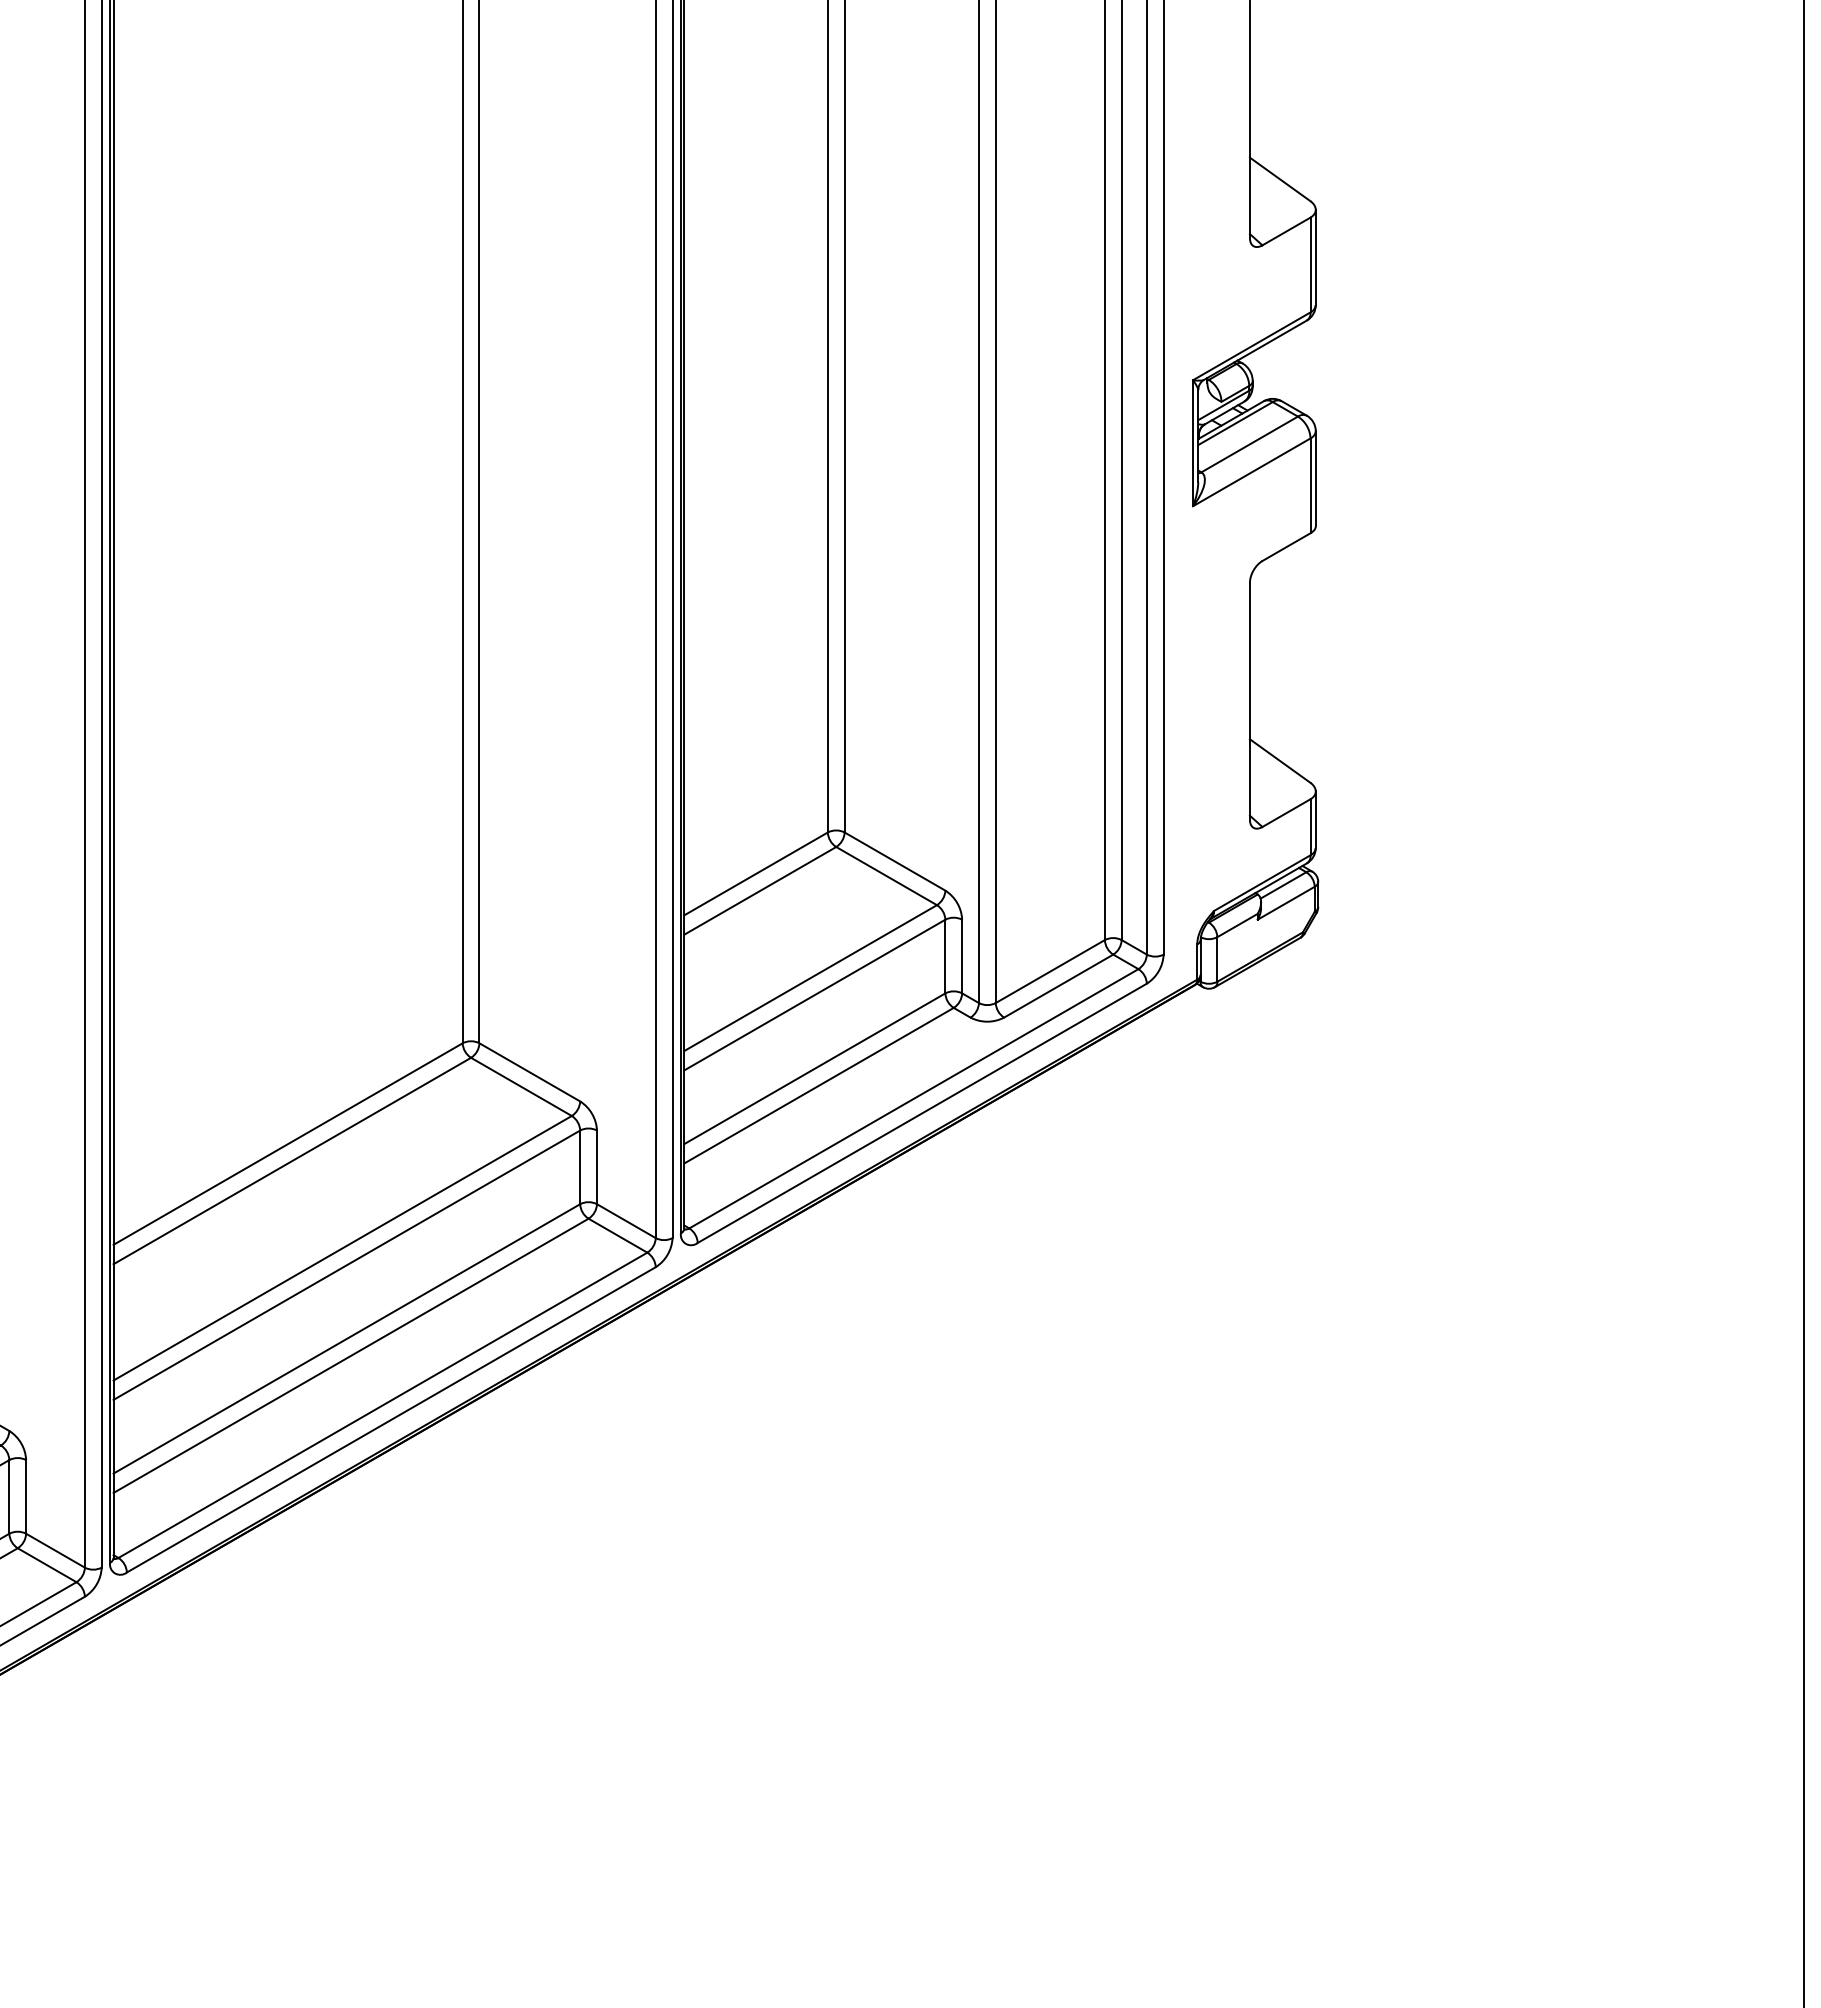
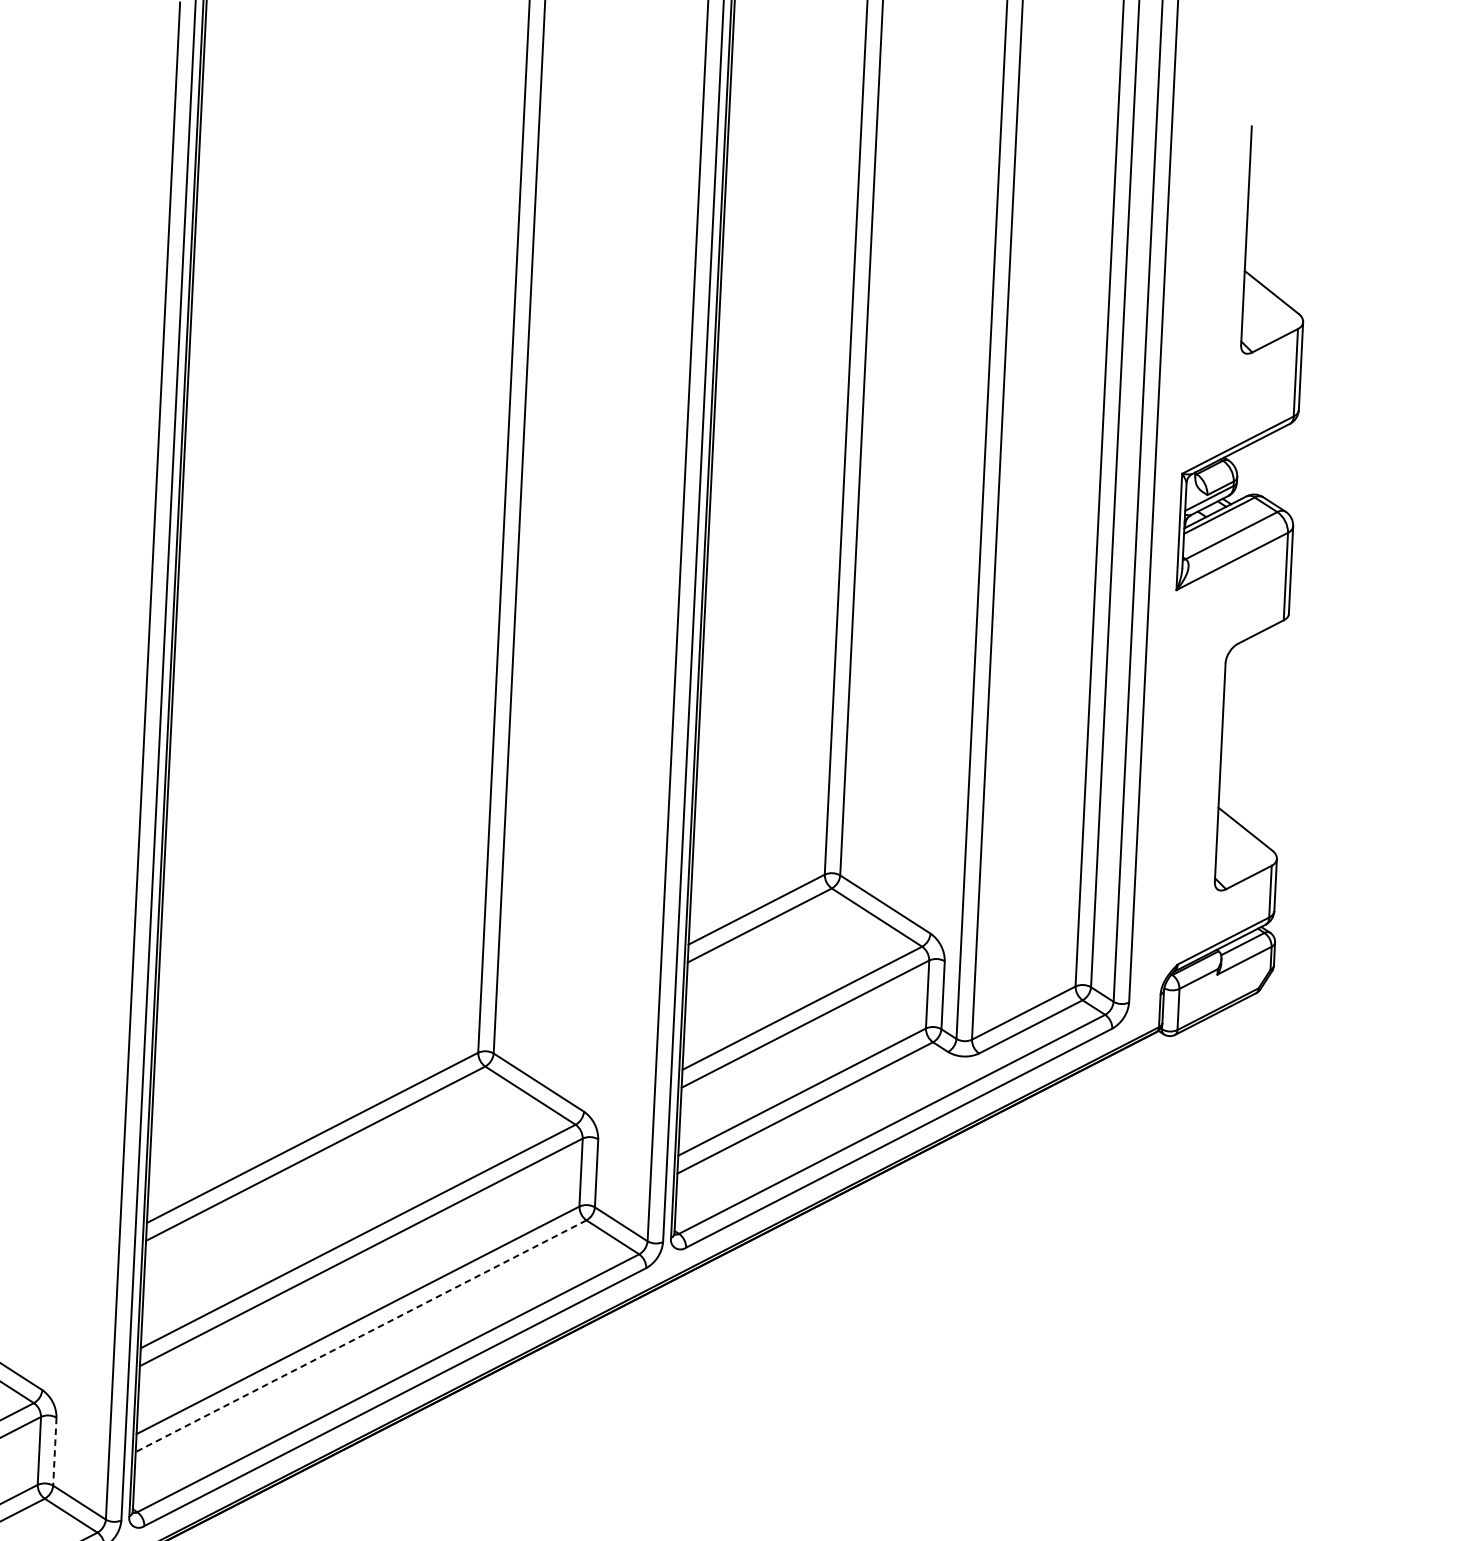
line: (350, 1356) -> (360, 1336), solid -> dashed
line: (26, 1496) -> (55, 1451), solid -> dashed

